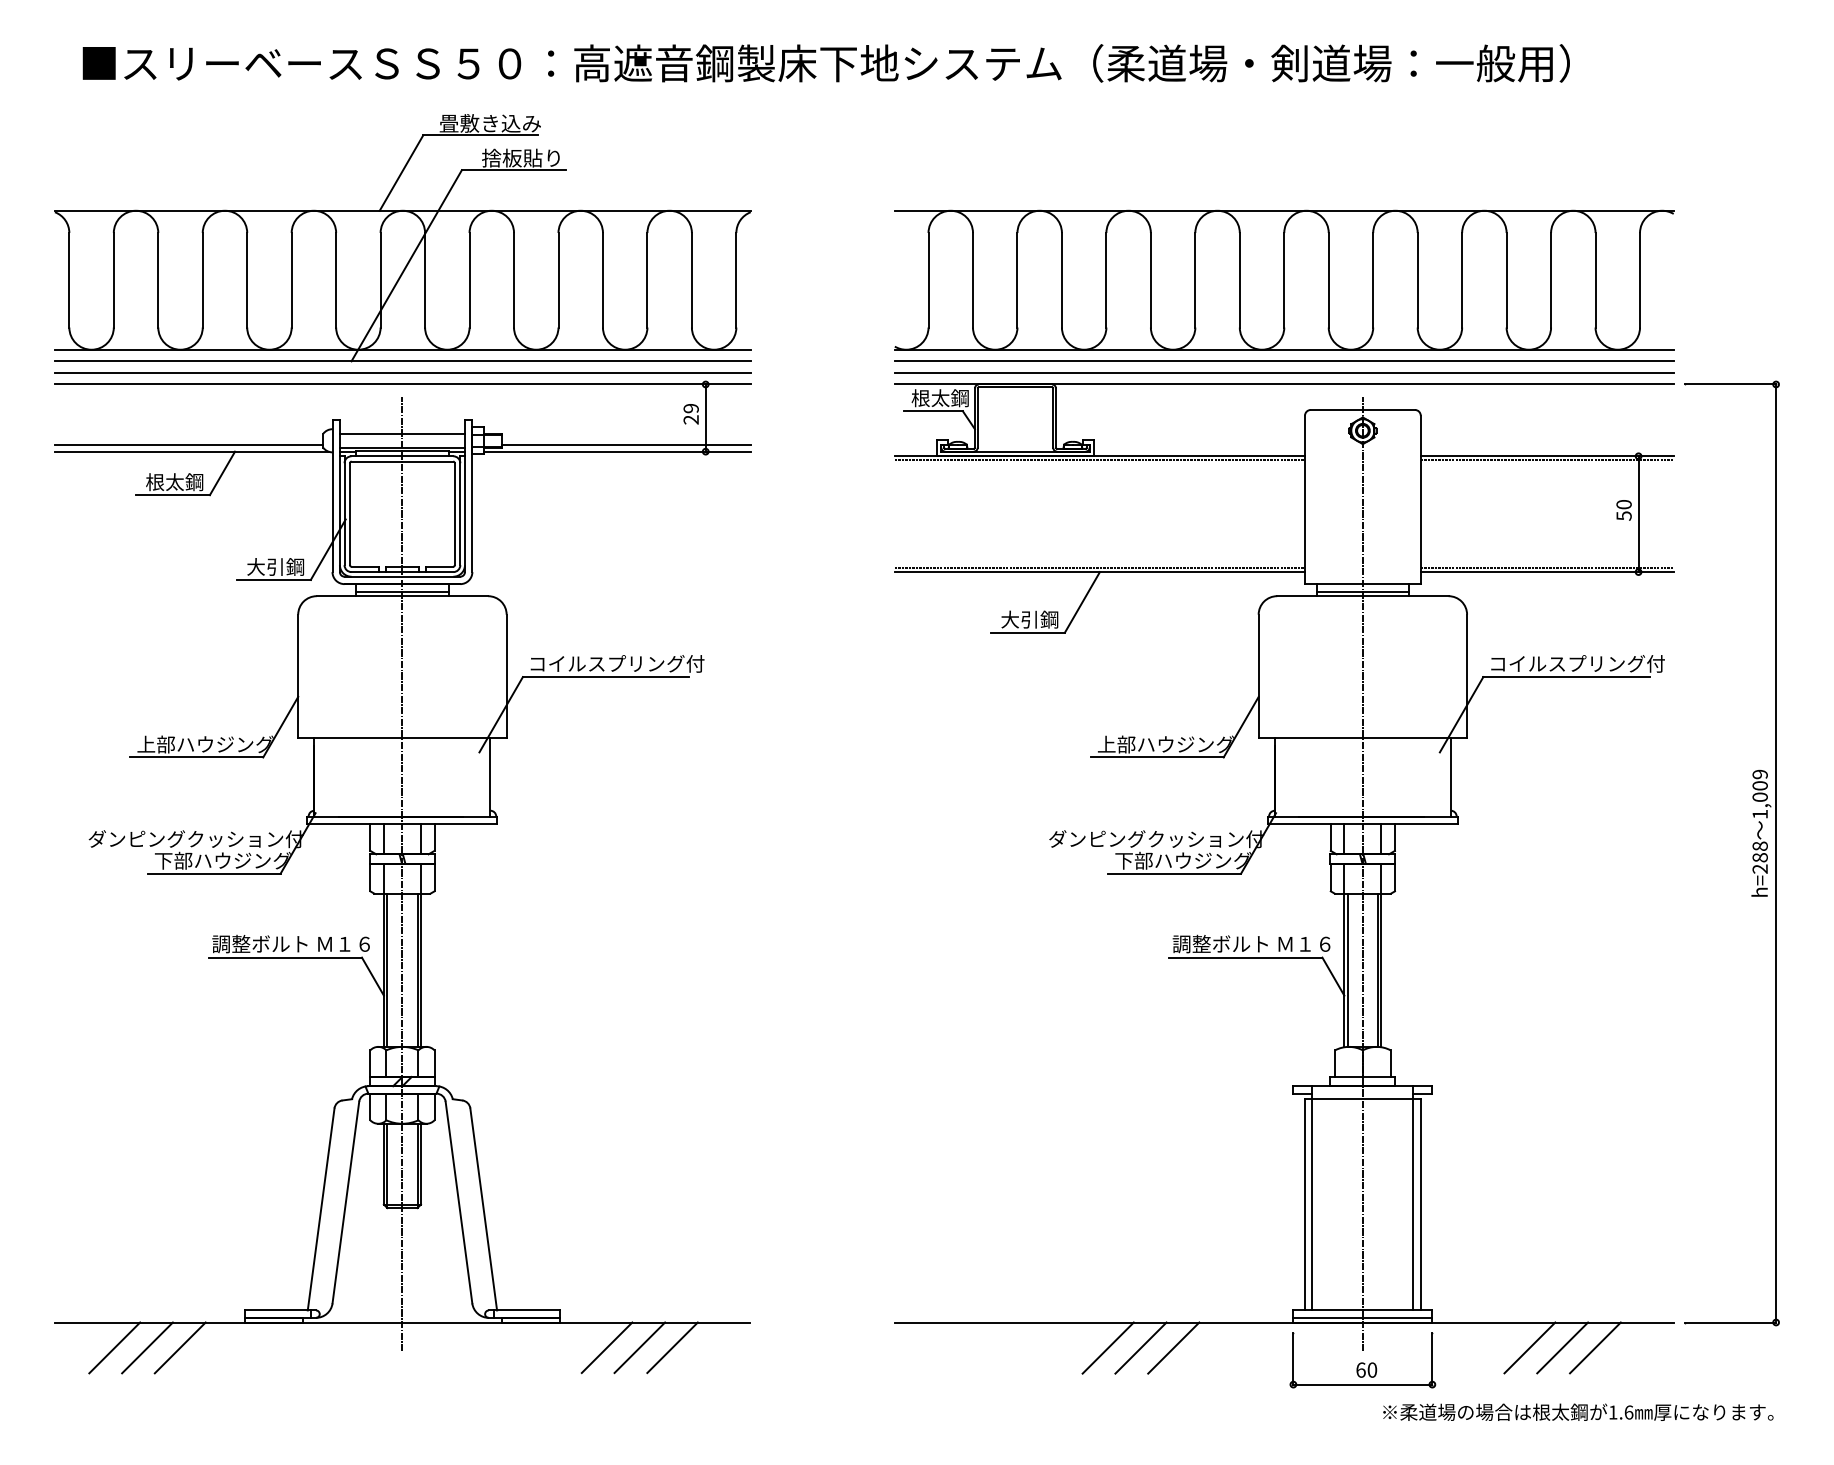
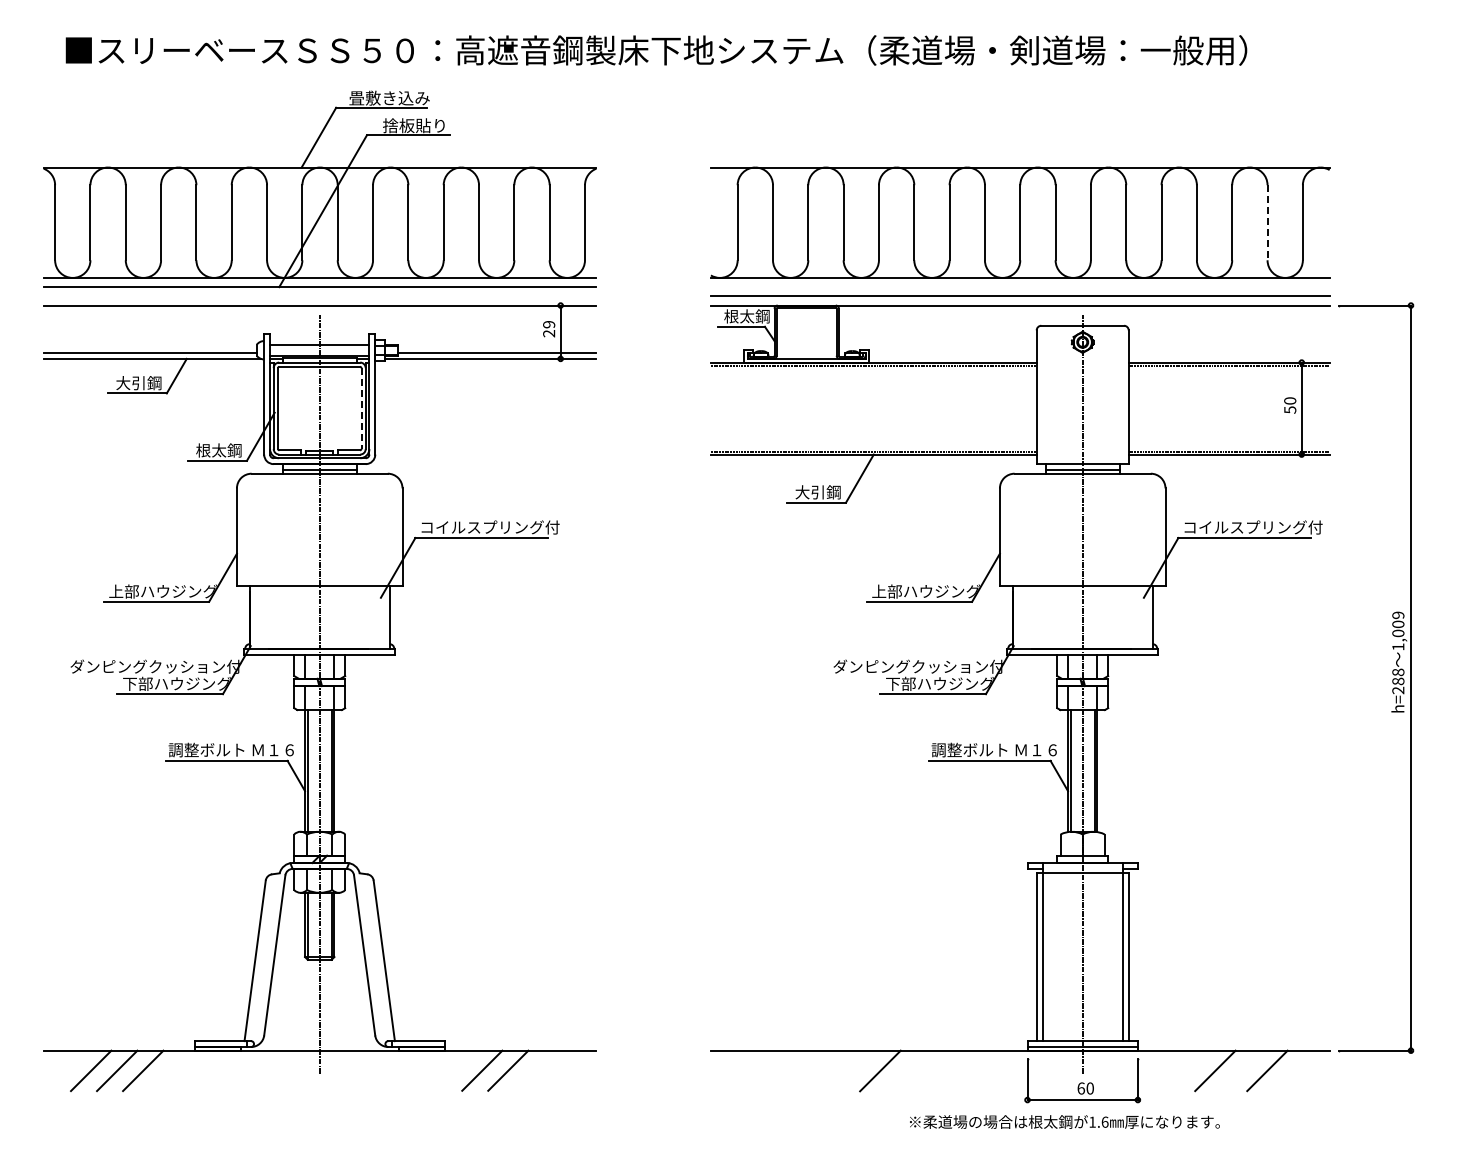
line: (1595, 279) -> (1267, 222), solid -> dashed
line: (1283, 361) -> (1019, 287), removed
line: (402, 373) -> (319, 296), removed
text: (165, 482) -> (131, 383), 根太鋼 -> 大引鋼
line: (455, 515) -> (361, 409), solid -> dashed
text: (266, 566) -> (211, 450), 大引鋼 -> 根太鋼
line: (672, 1347) -> (534, 1070), removed
line: (1141, 1347) -> (906, 1070), removed
line: (1173, 1347) -> (932, 1070), removed
line: (1562, 1347) -> (1241, 1070), removed
text: (1577, 1411) -> (1064, 1121), moved

